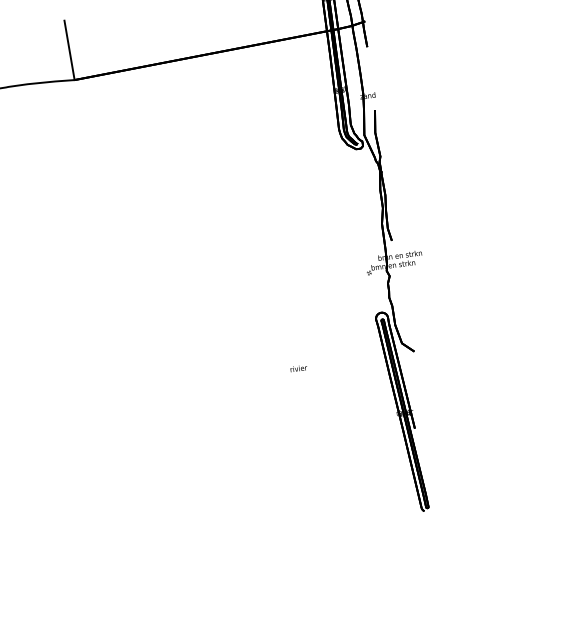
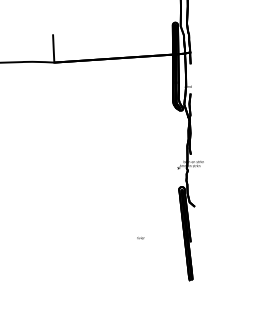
text: (298, 369) -> (140, 238), moved

